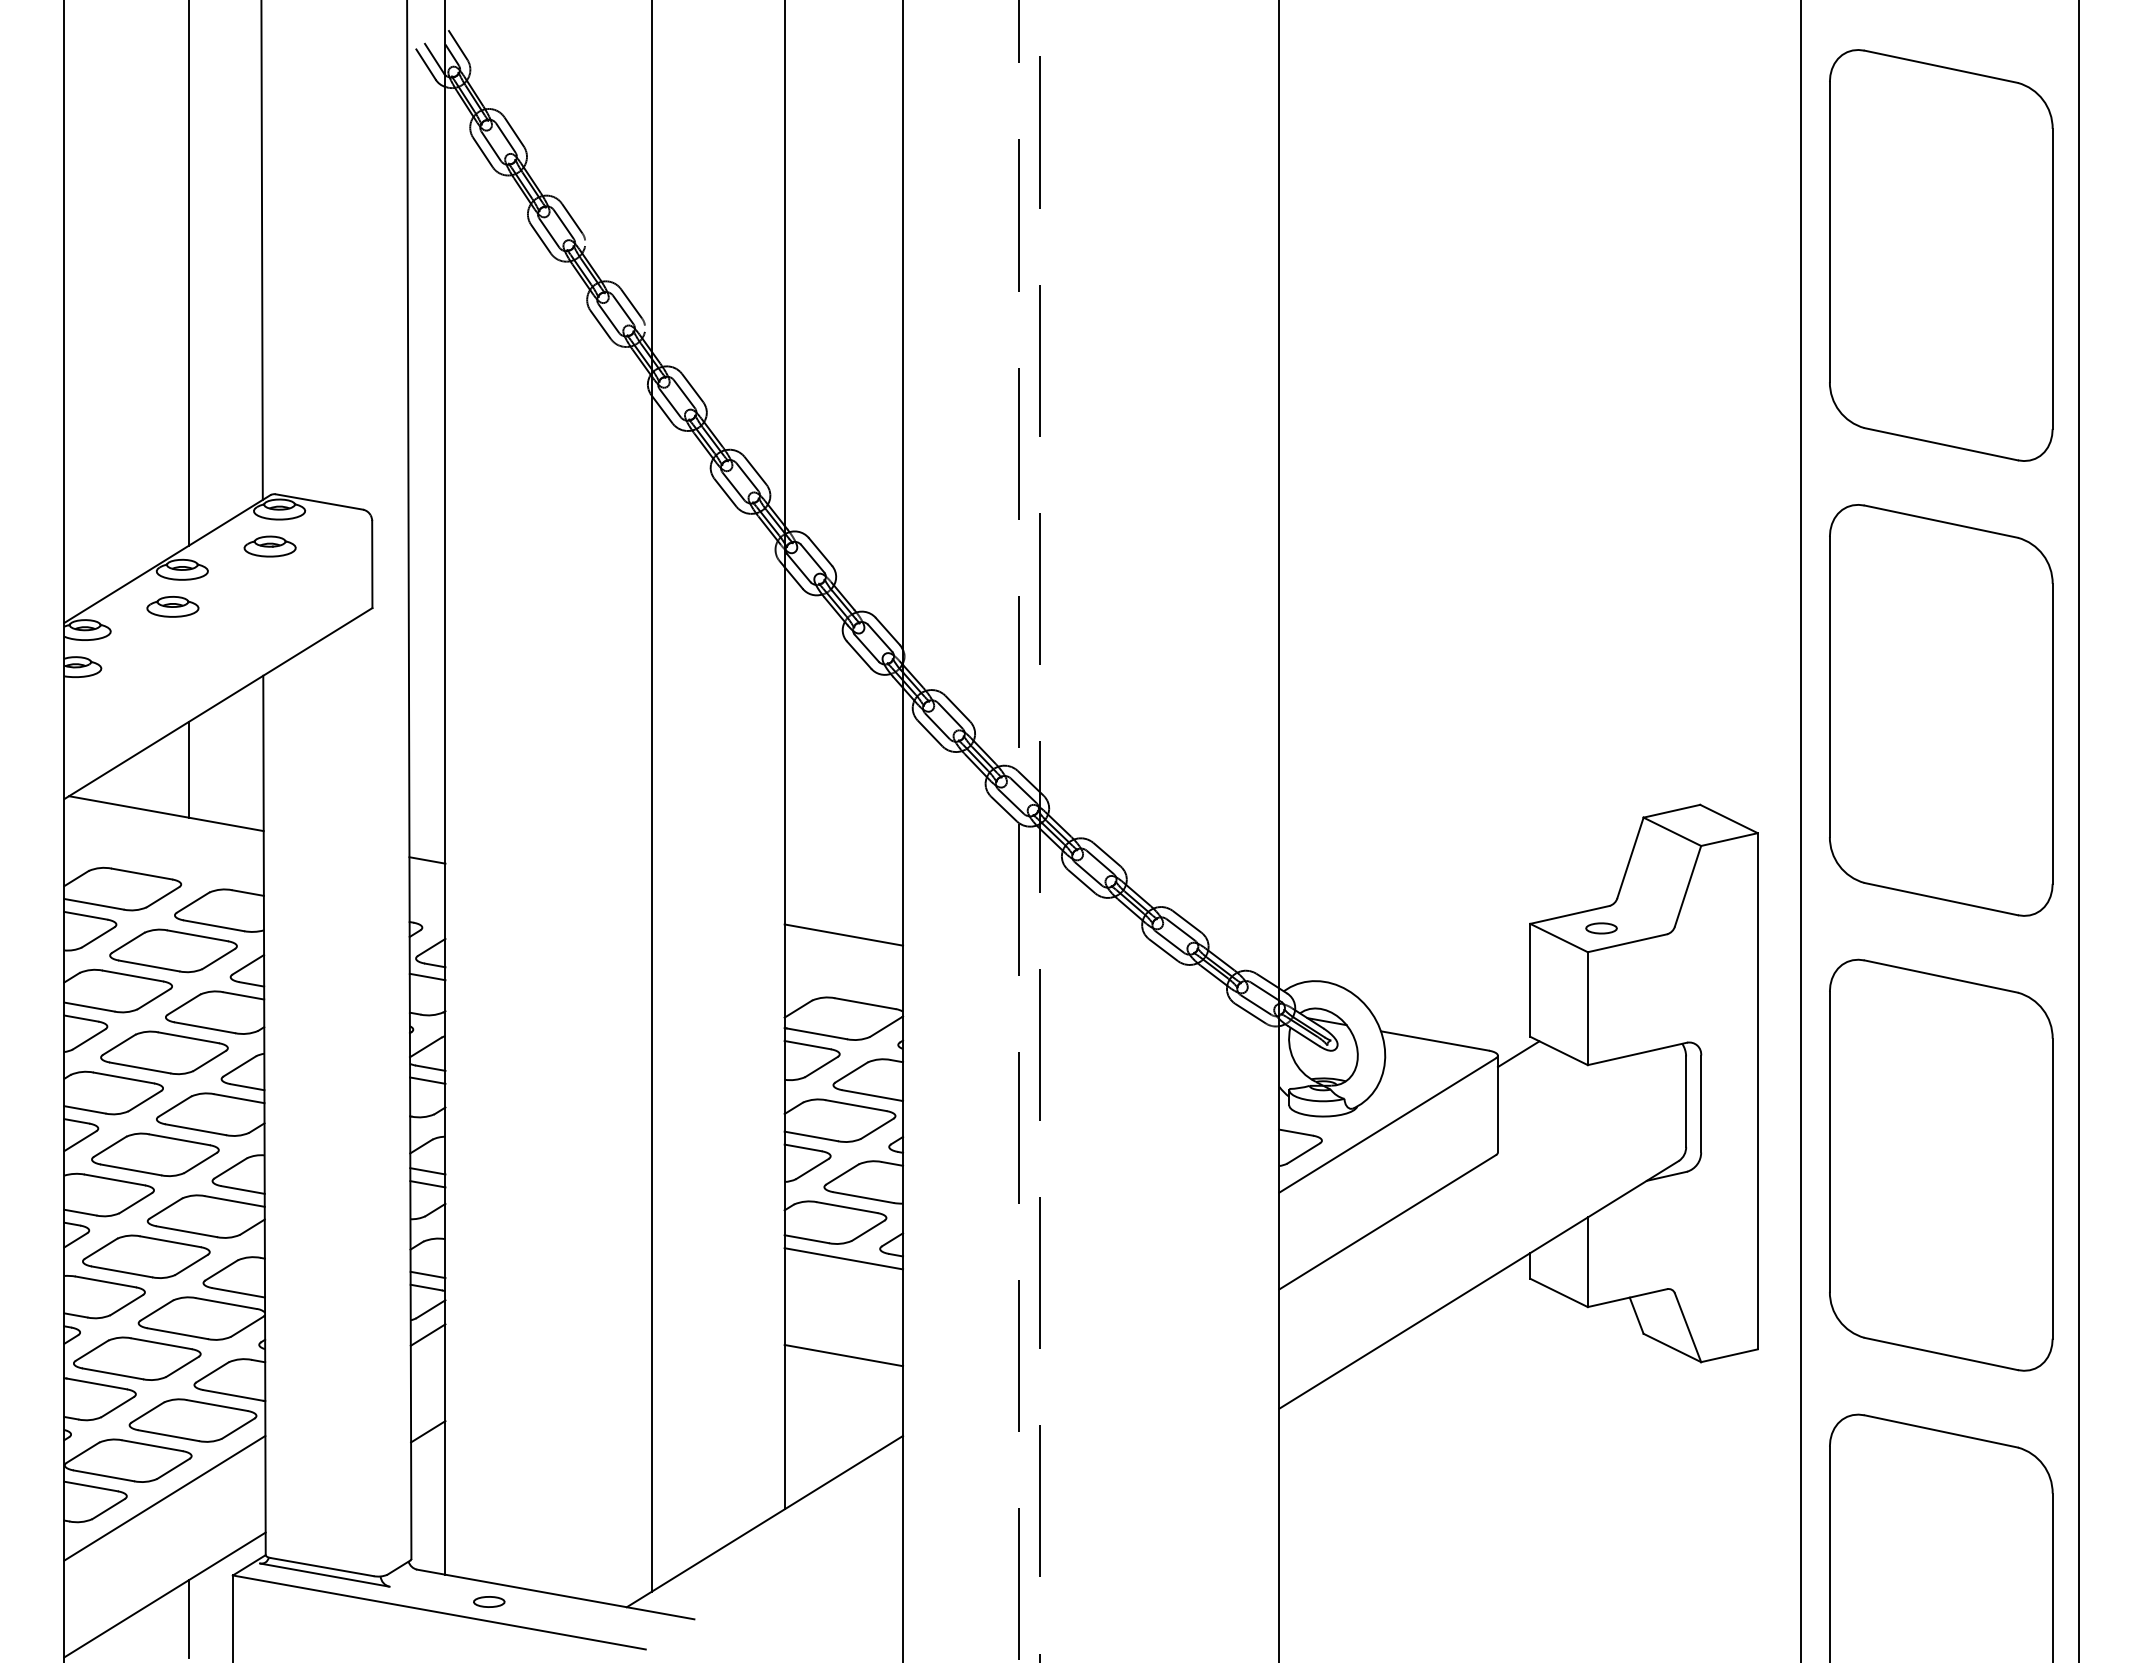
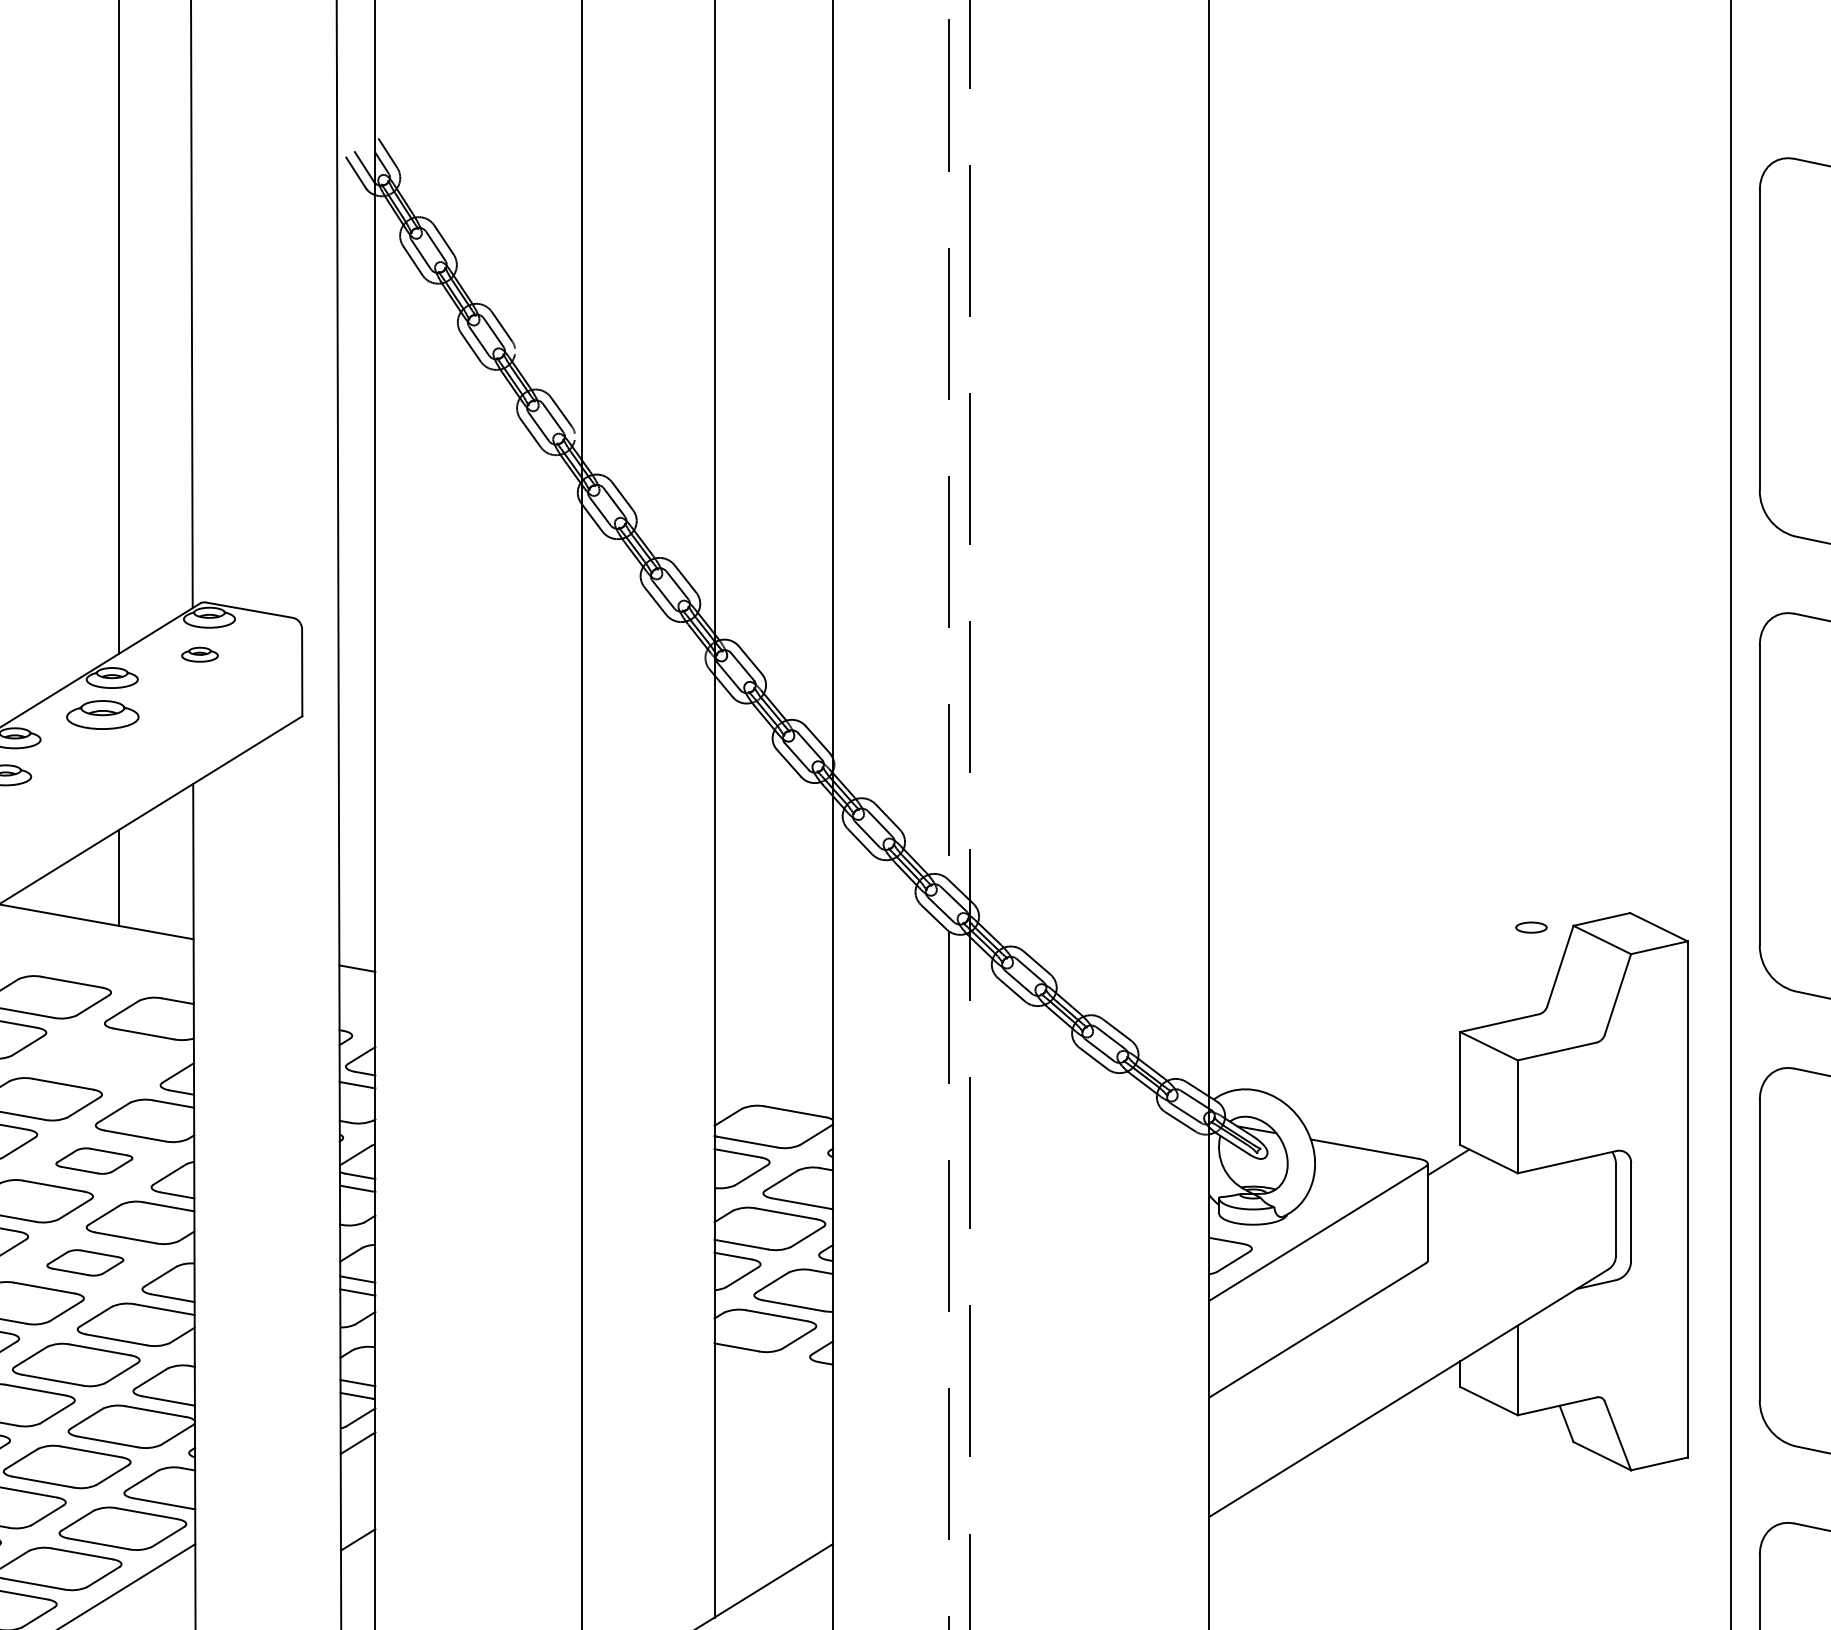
part: (269, 546) -> (199, 654), size x0.7
part: (172, 606) -> (102, 714), size x1.4
part: (1601, 928) -> (1531, 927), moved
line: (843, 934) -> (773, 1042), removed
part: (173, 950) -> (103, 1058), removed
part: (164, 1052) -> (94, 1160), size x0.6
part: (155, 1154) -> (85, 1262), size x0.6
line: (843, 1258) -> (773, 1366), removed
line: (843, 1355) -> (773, 1463), removed

